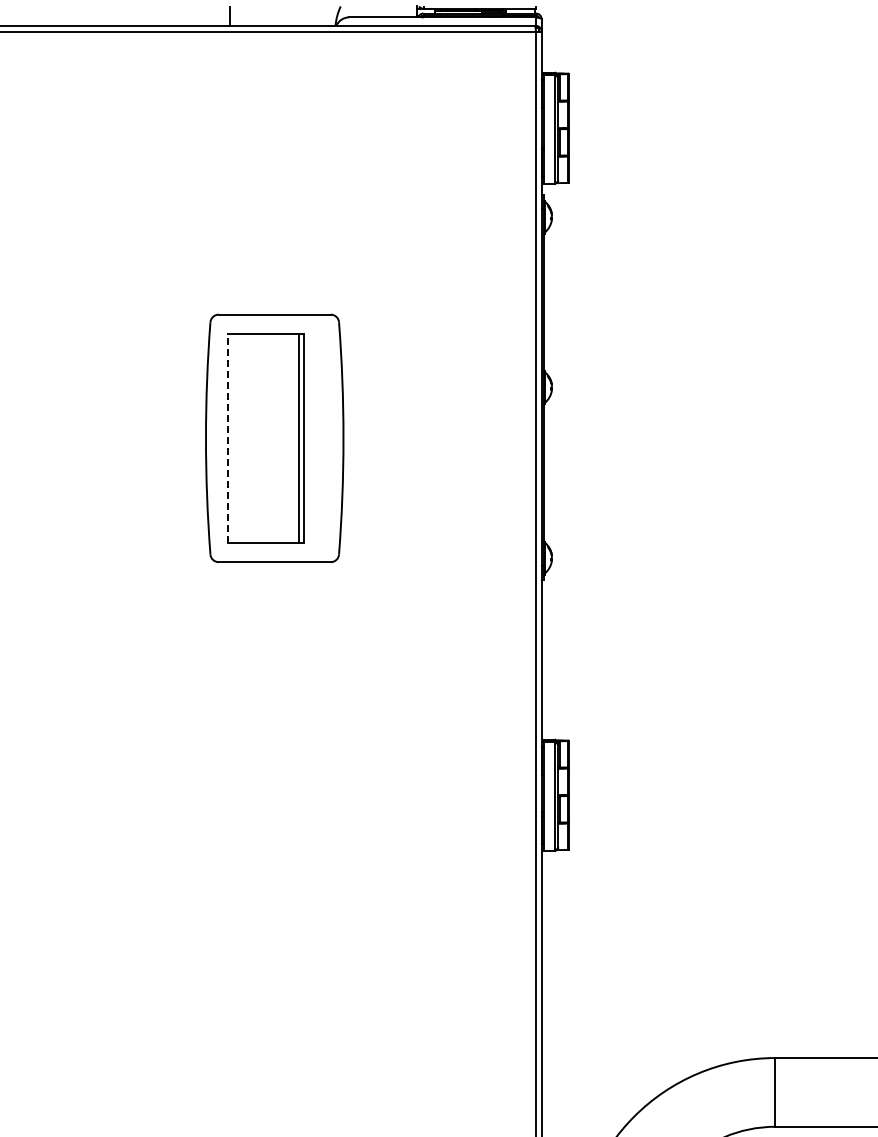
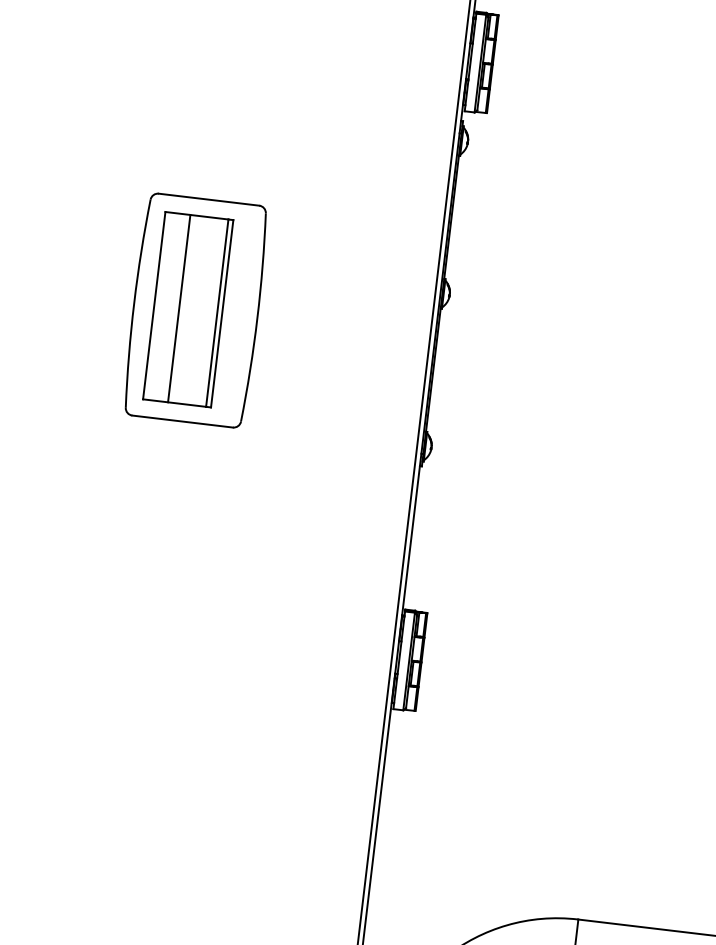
line: (256, 437) -> (179, 307), added
line: (228, 438) -> (154, 305), dashed -> solid

